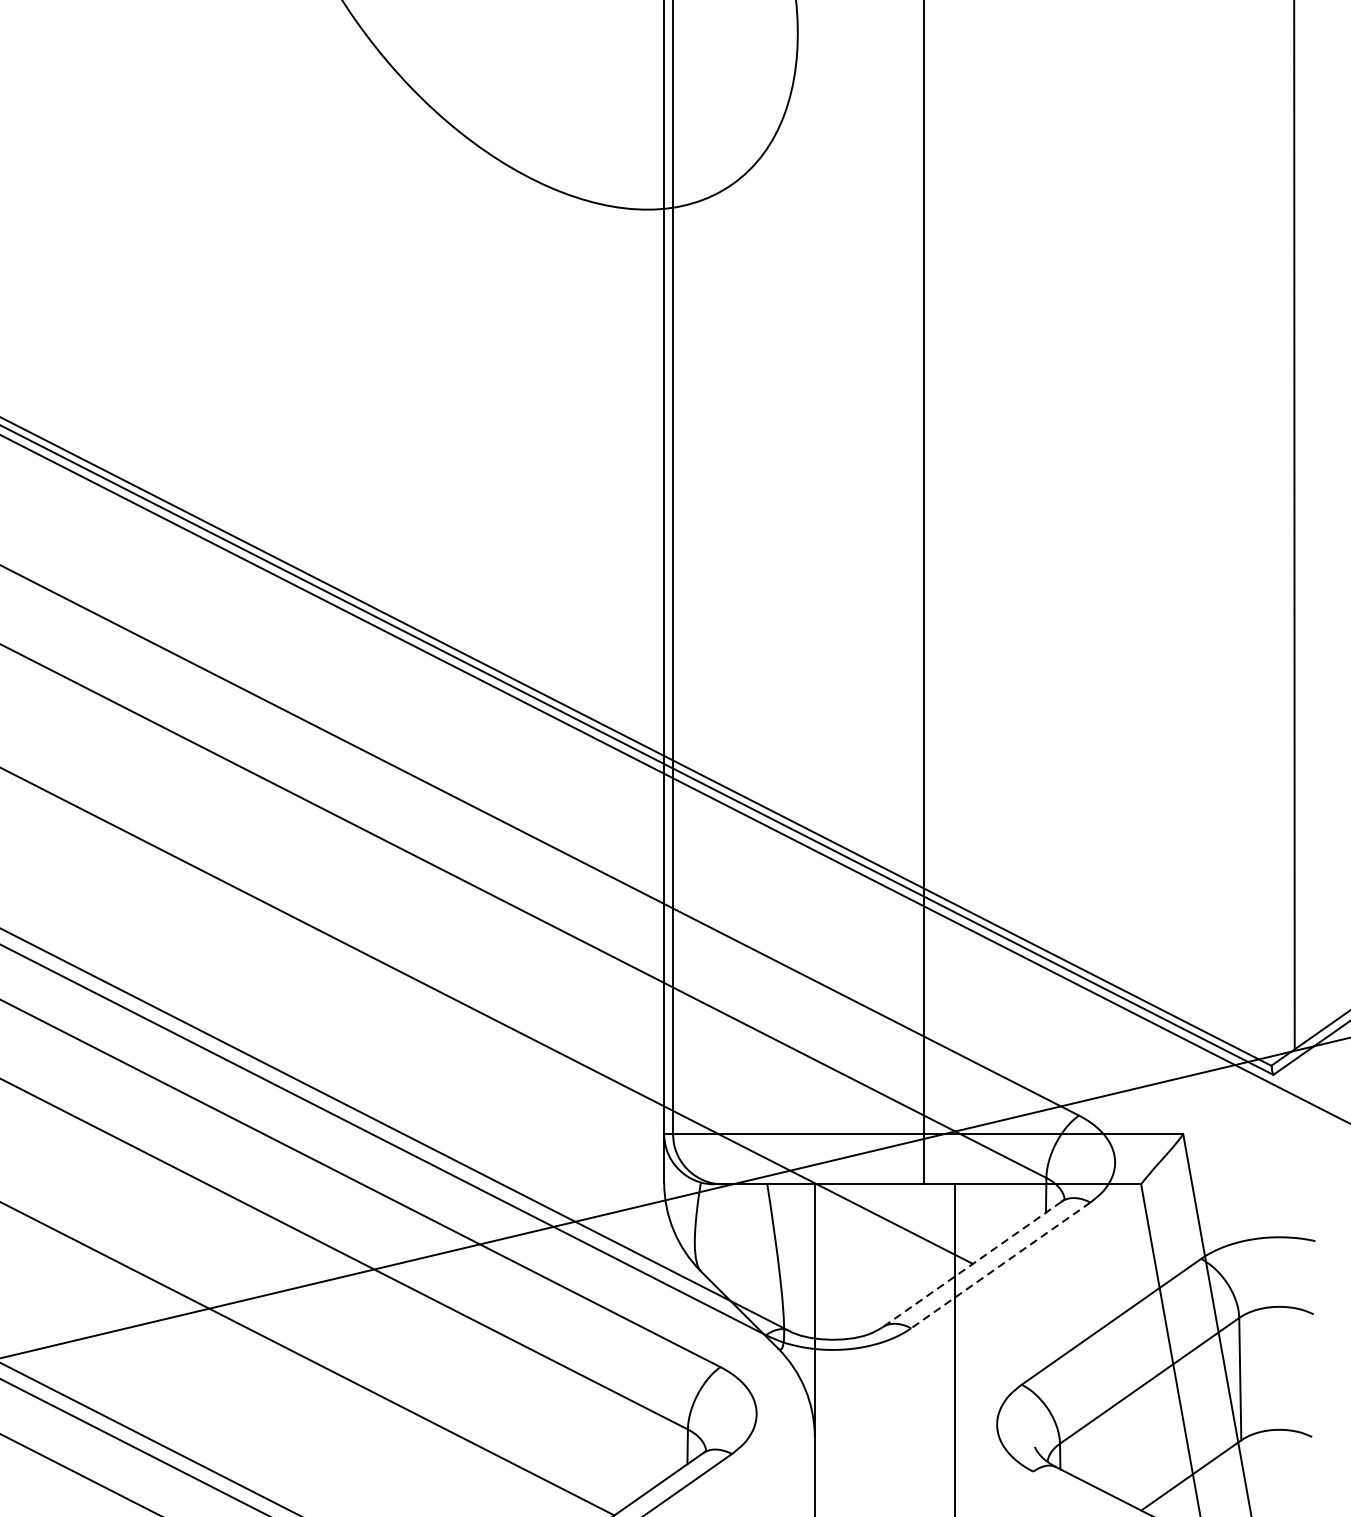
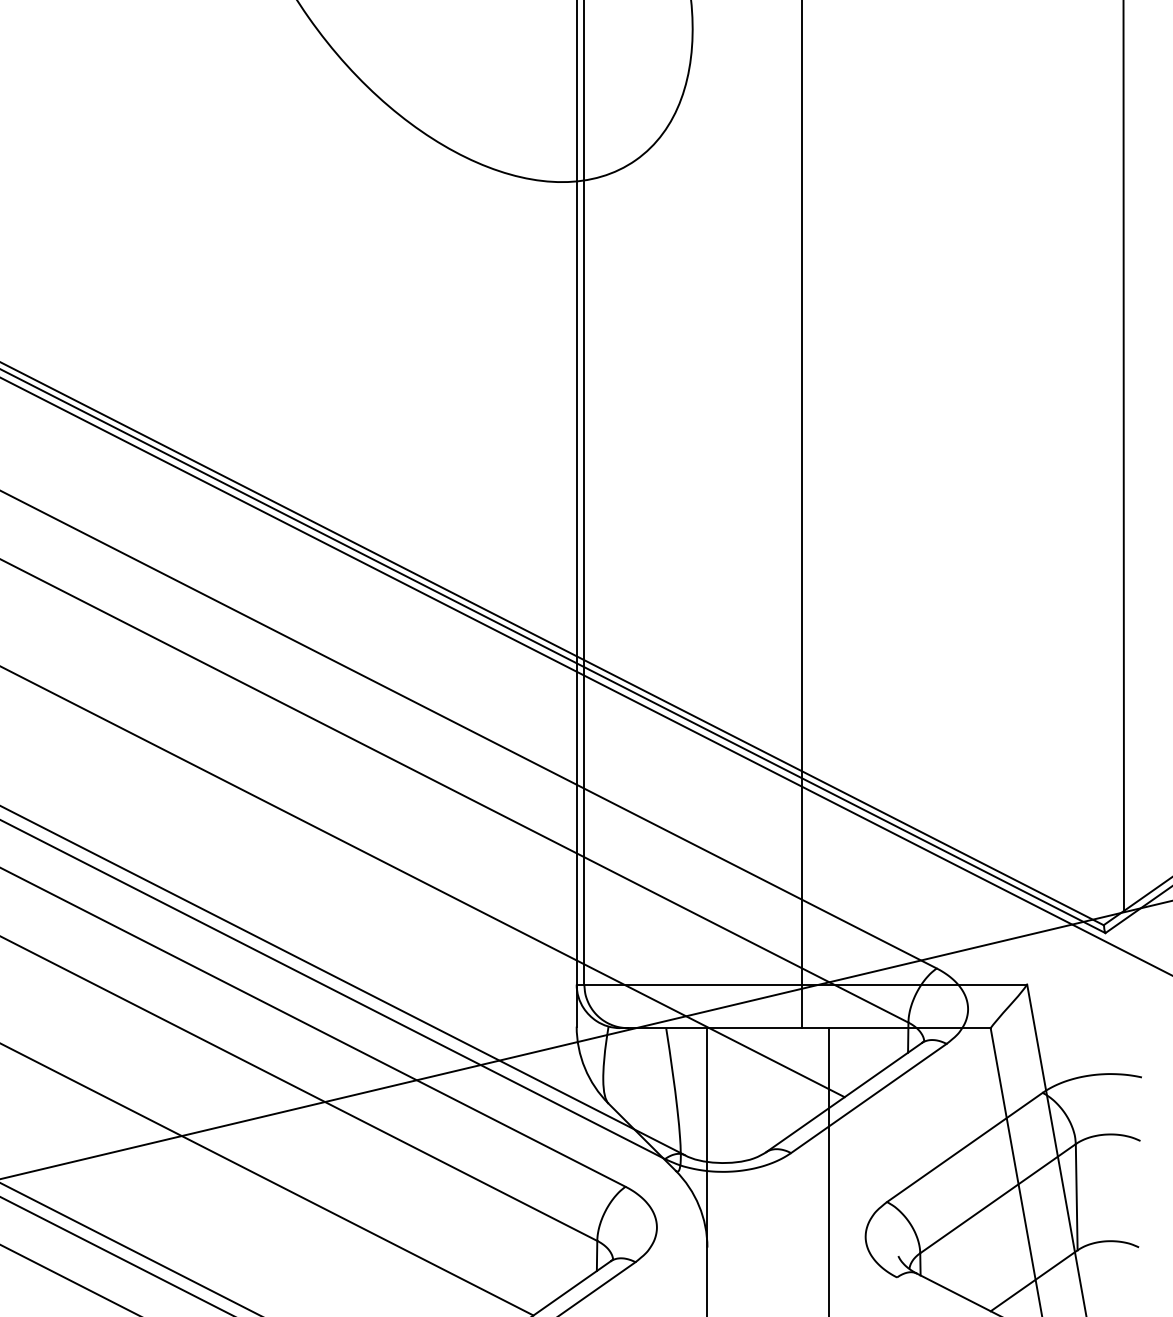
line: (971, 1265) -> (843, 1098), dashed -> solid
line: (1000, 1265) -> (868, 1098), dashed -> solid

